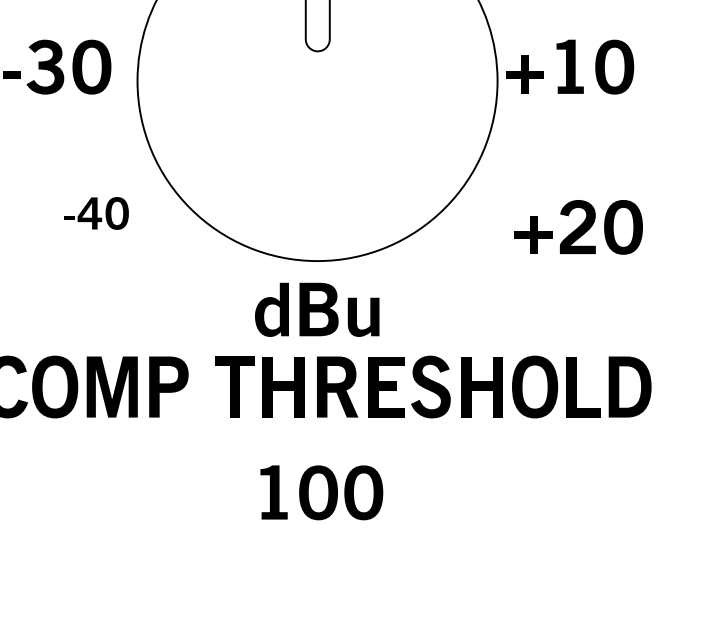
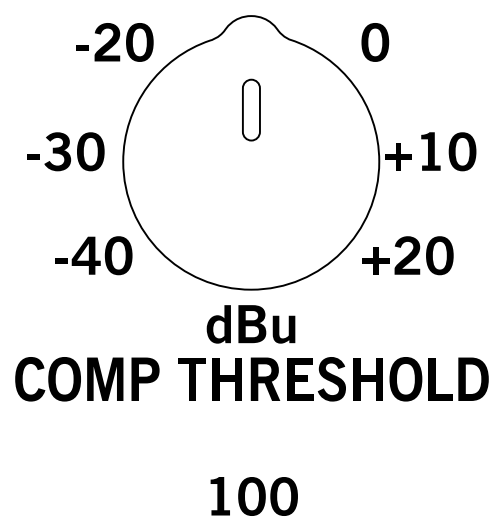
part: (95, 213) -> (93, 255), size x1.67
part: (578, 227) -> (407, 255), moved
part: (320, 492) -> (253, 496), moved

